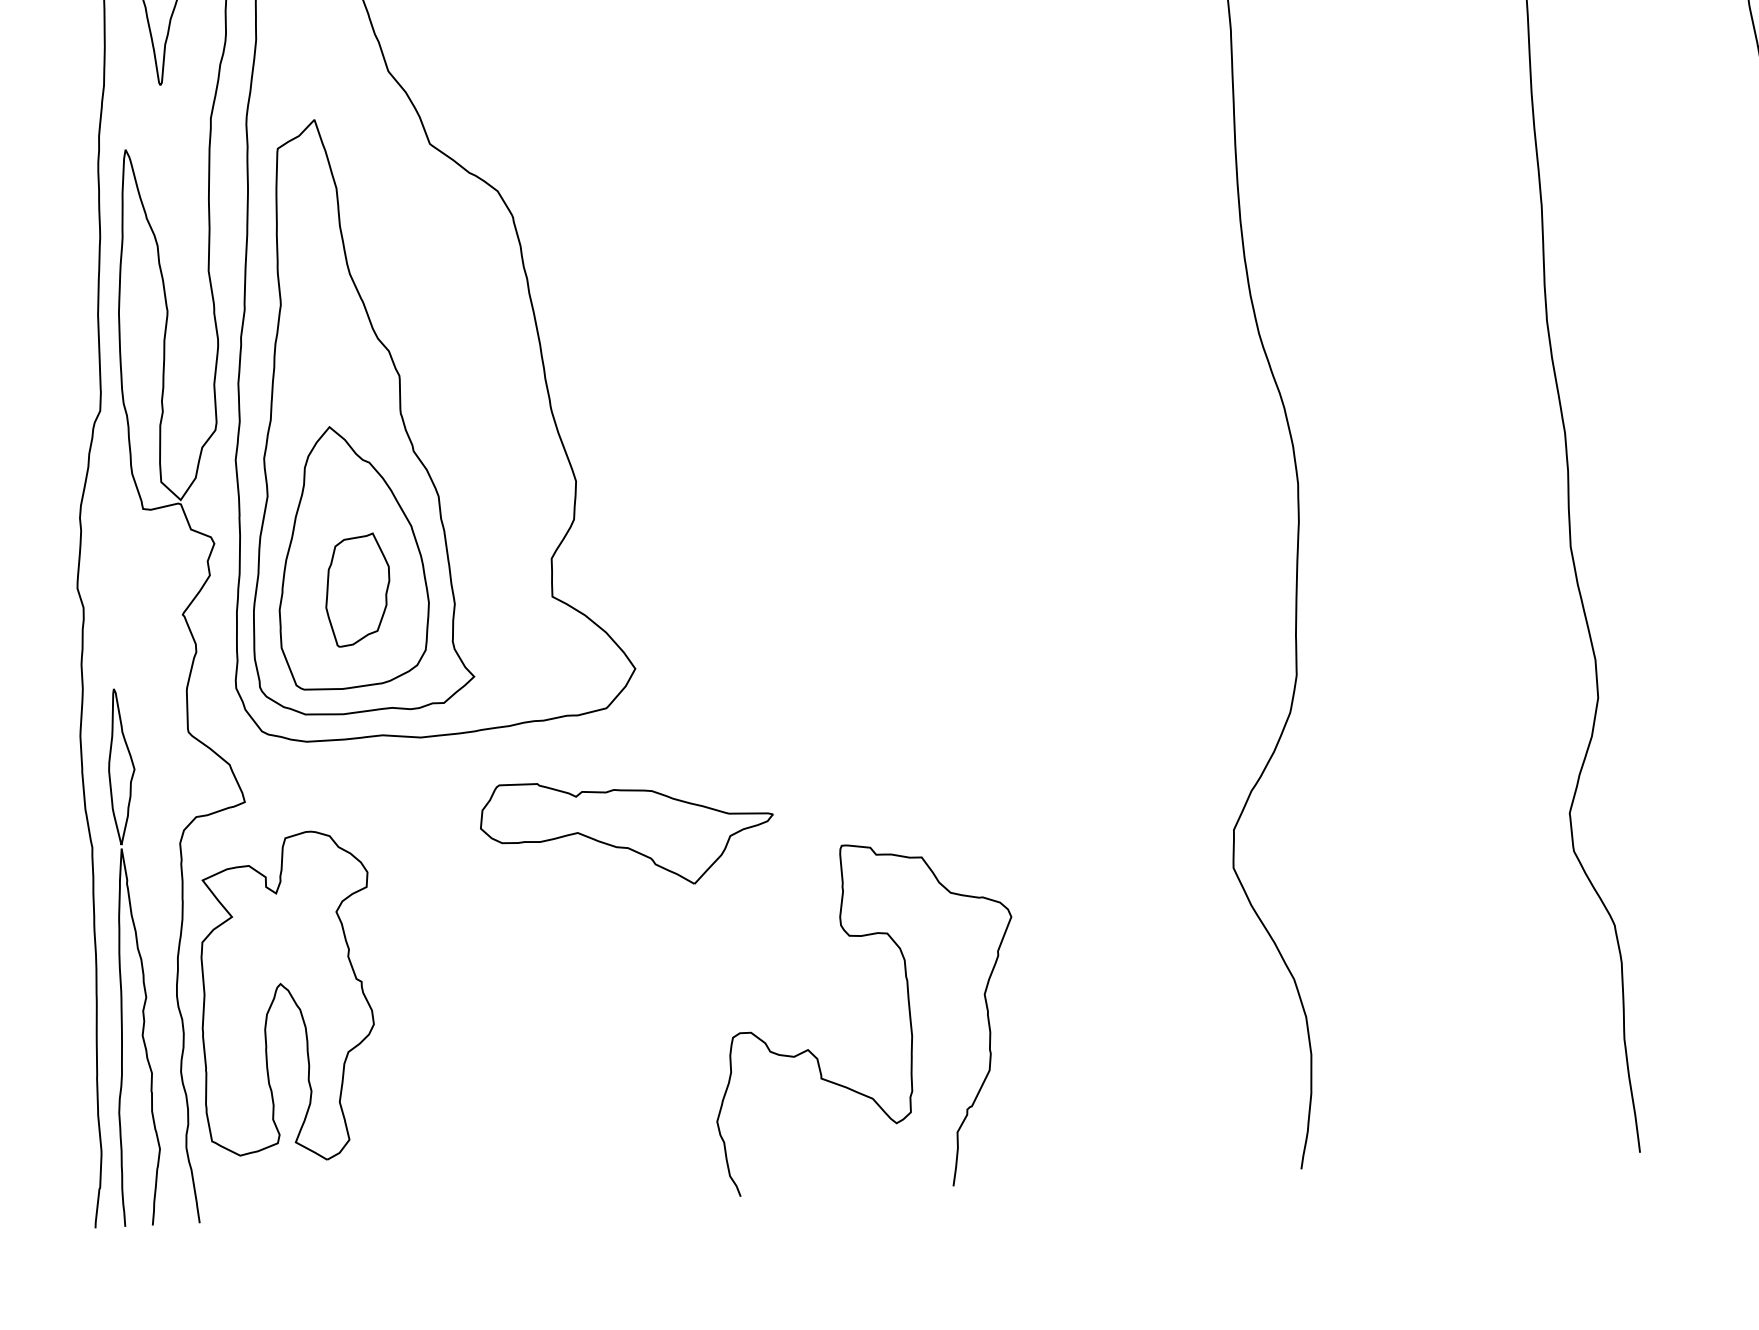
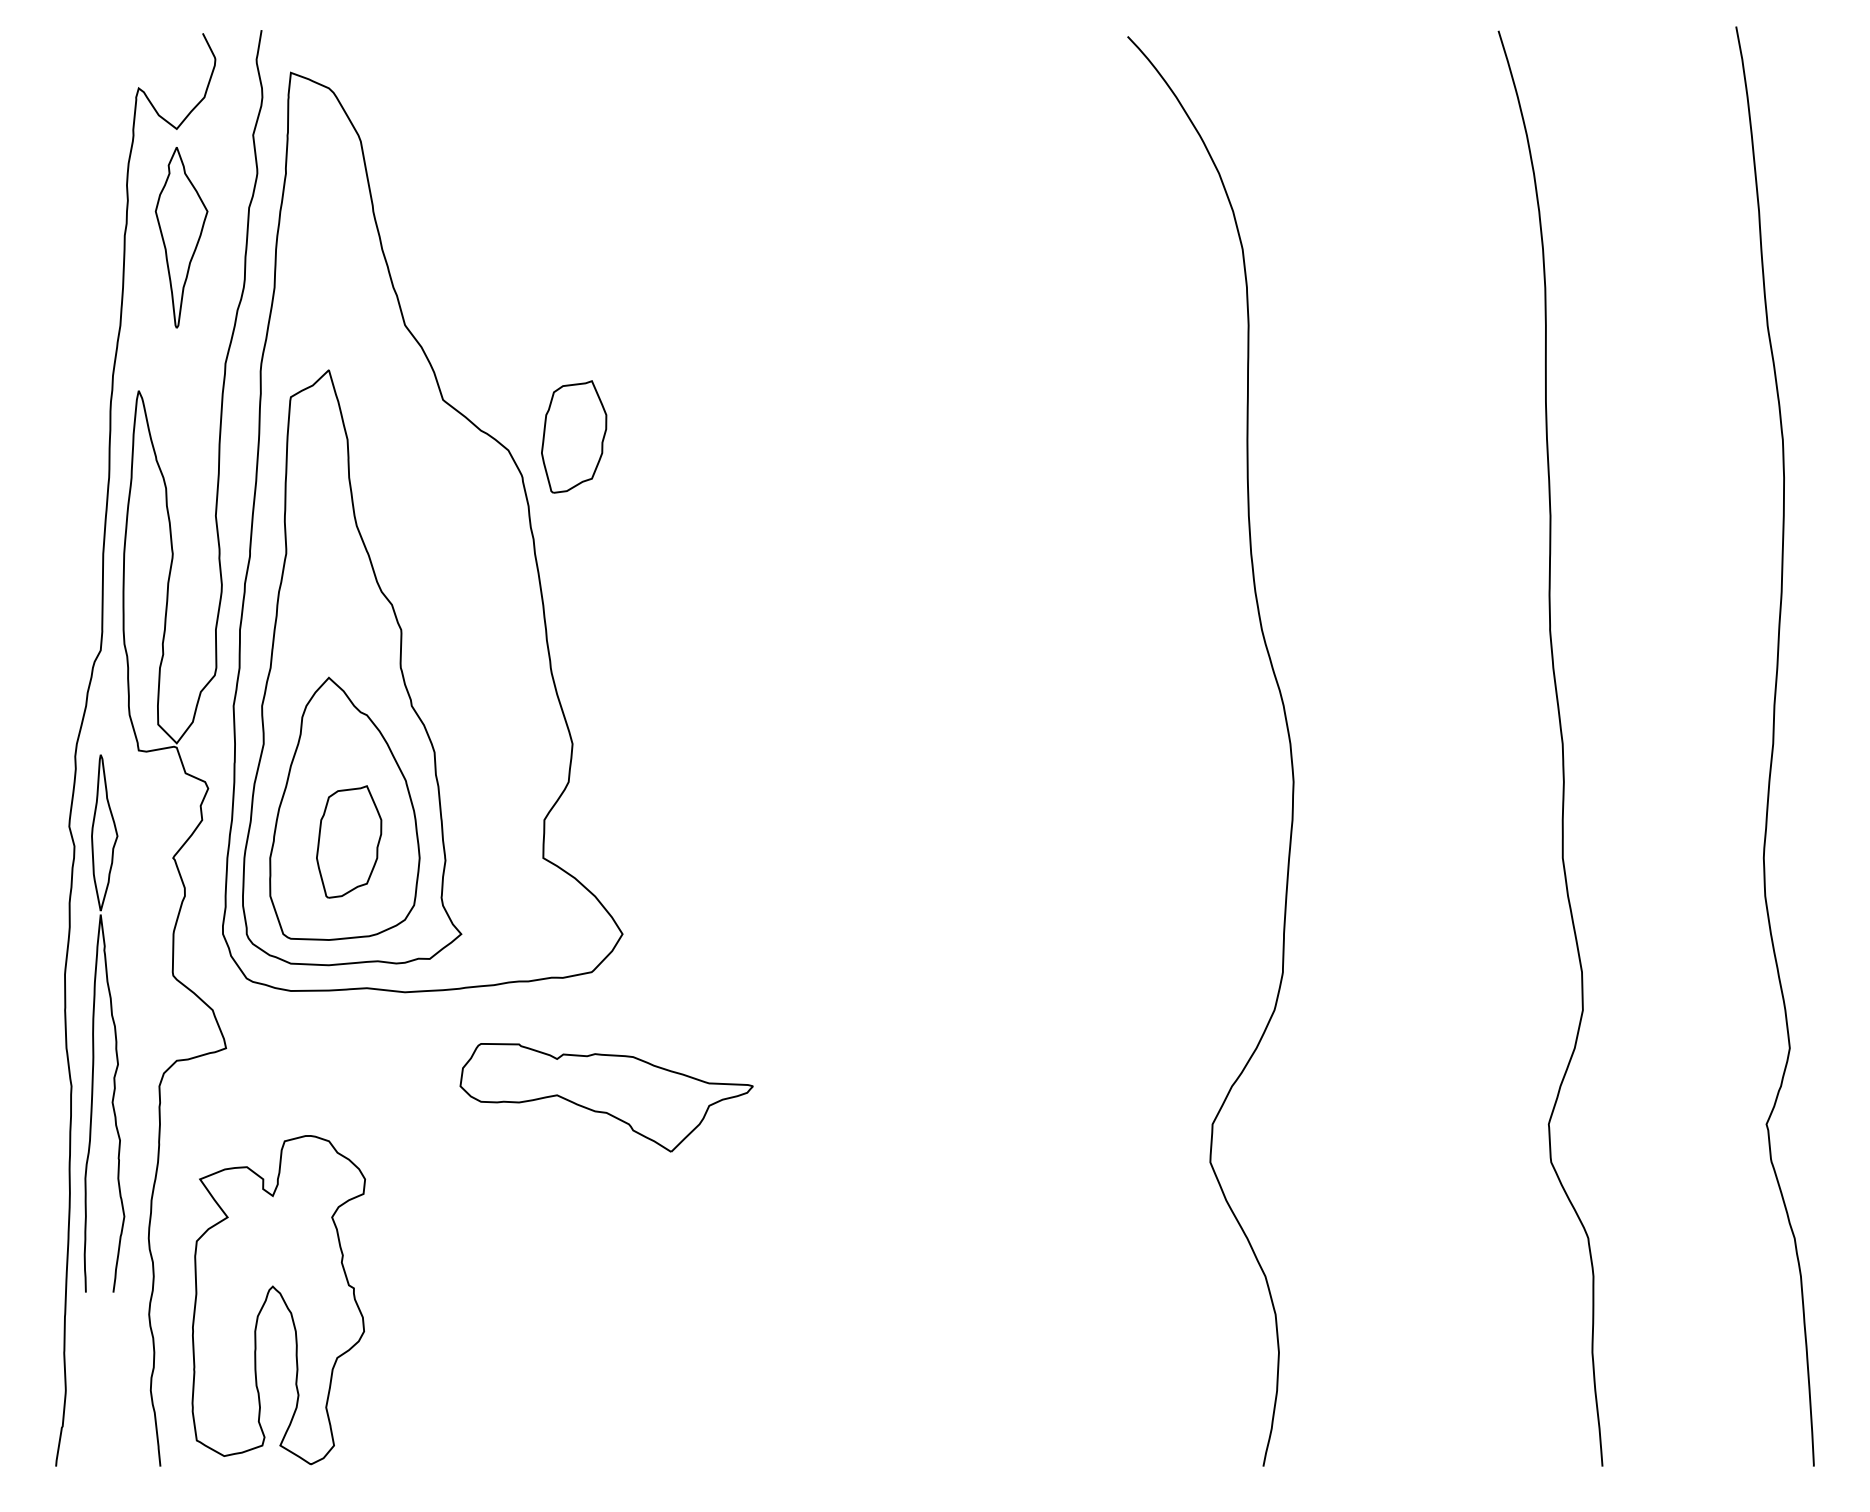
part: (562, 174) -> (574, 436), added
part: (138, 954) -> (112, 1021), moved
part: (286, 997) -> (278, 1300), moved
curve: (908, 1008) -> (878, 1286), removed

